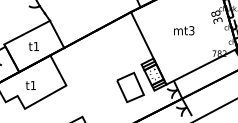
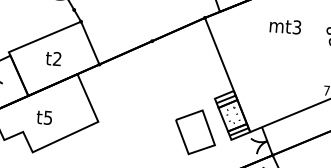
text: (184, 30) -> (286, 26), moved
text: (35, 45) -> (56, 57), t1 -> t2
text: (32, 85) -> (46, 117), t1 -> t5

